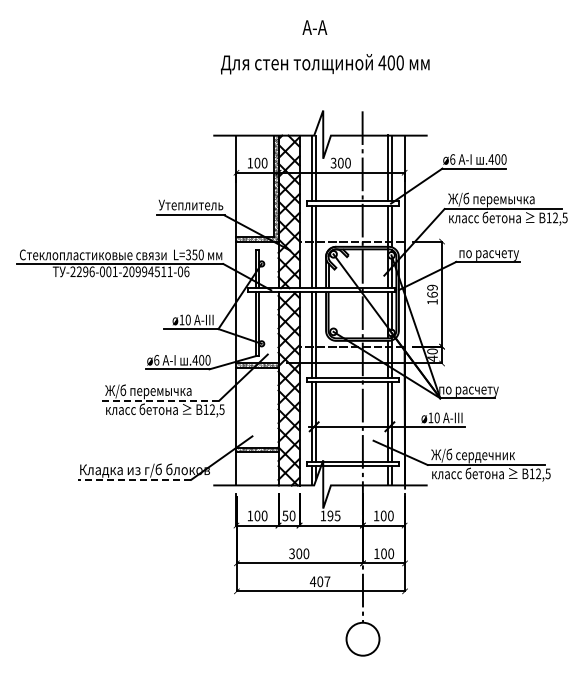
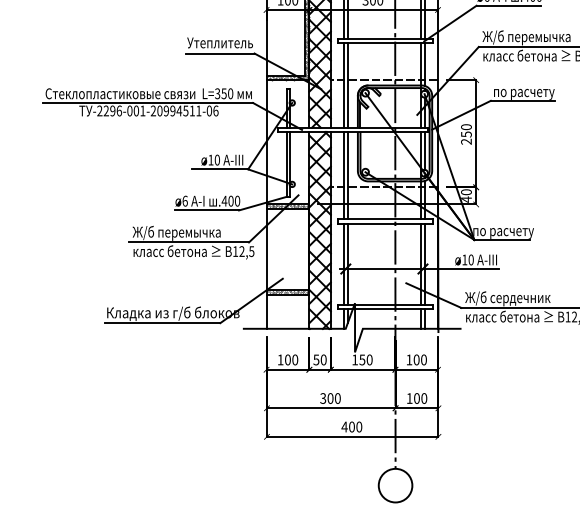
text: (432, 294) -> (466, 134), 169 -> 250
line: (160, 400) -> (189, 242), dashed -> solid
line: (134, 479) -> (162, 322), dashed -> solid
text: (333, 515) -> (365, 359), 195 -> 150
text: (327, 581) -> (359, 426), 407 -> 400

